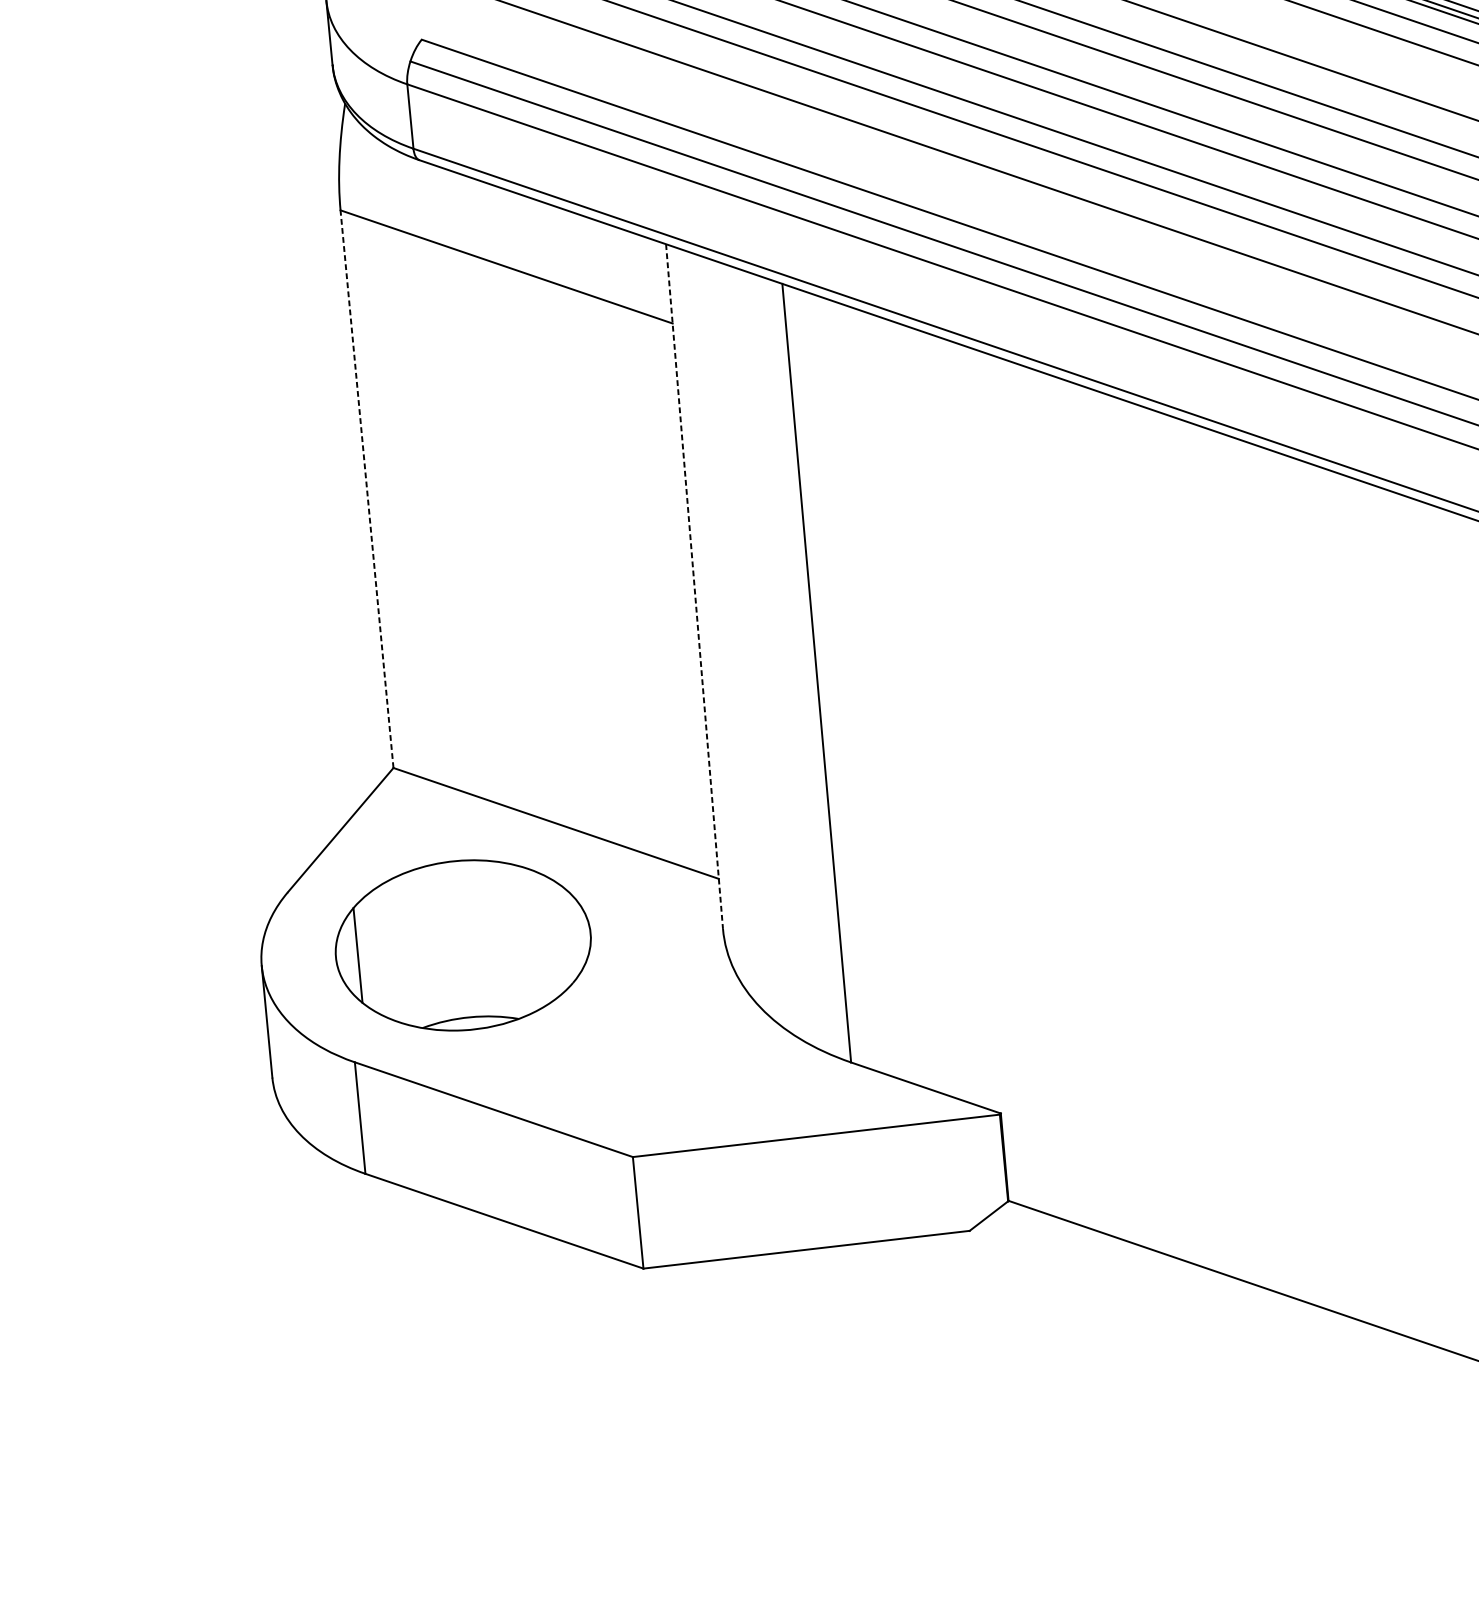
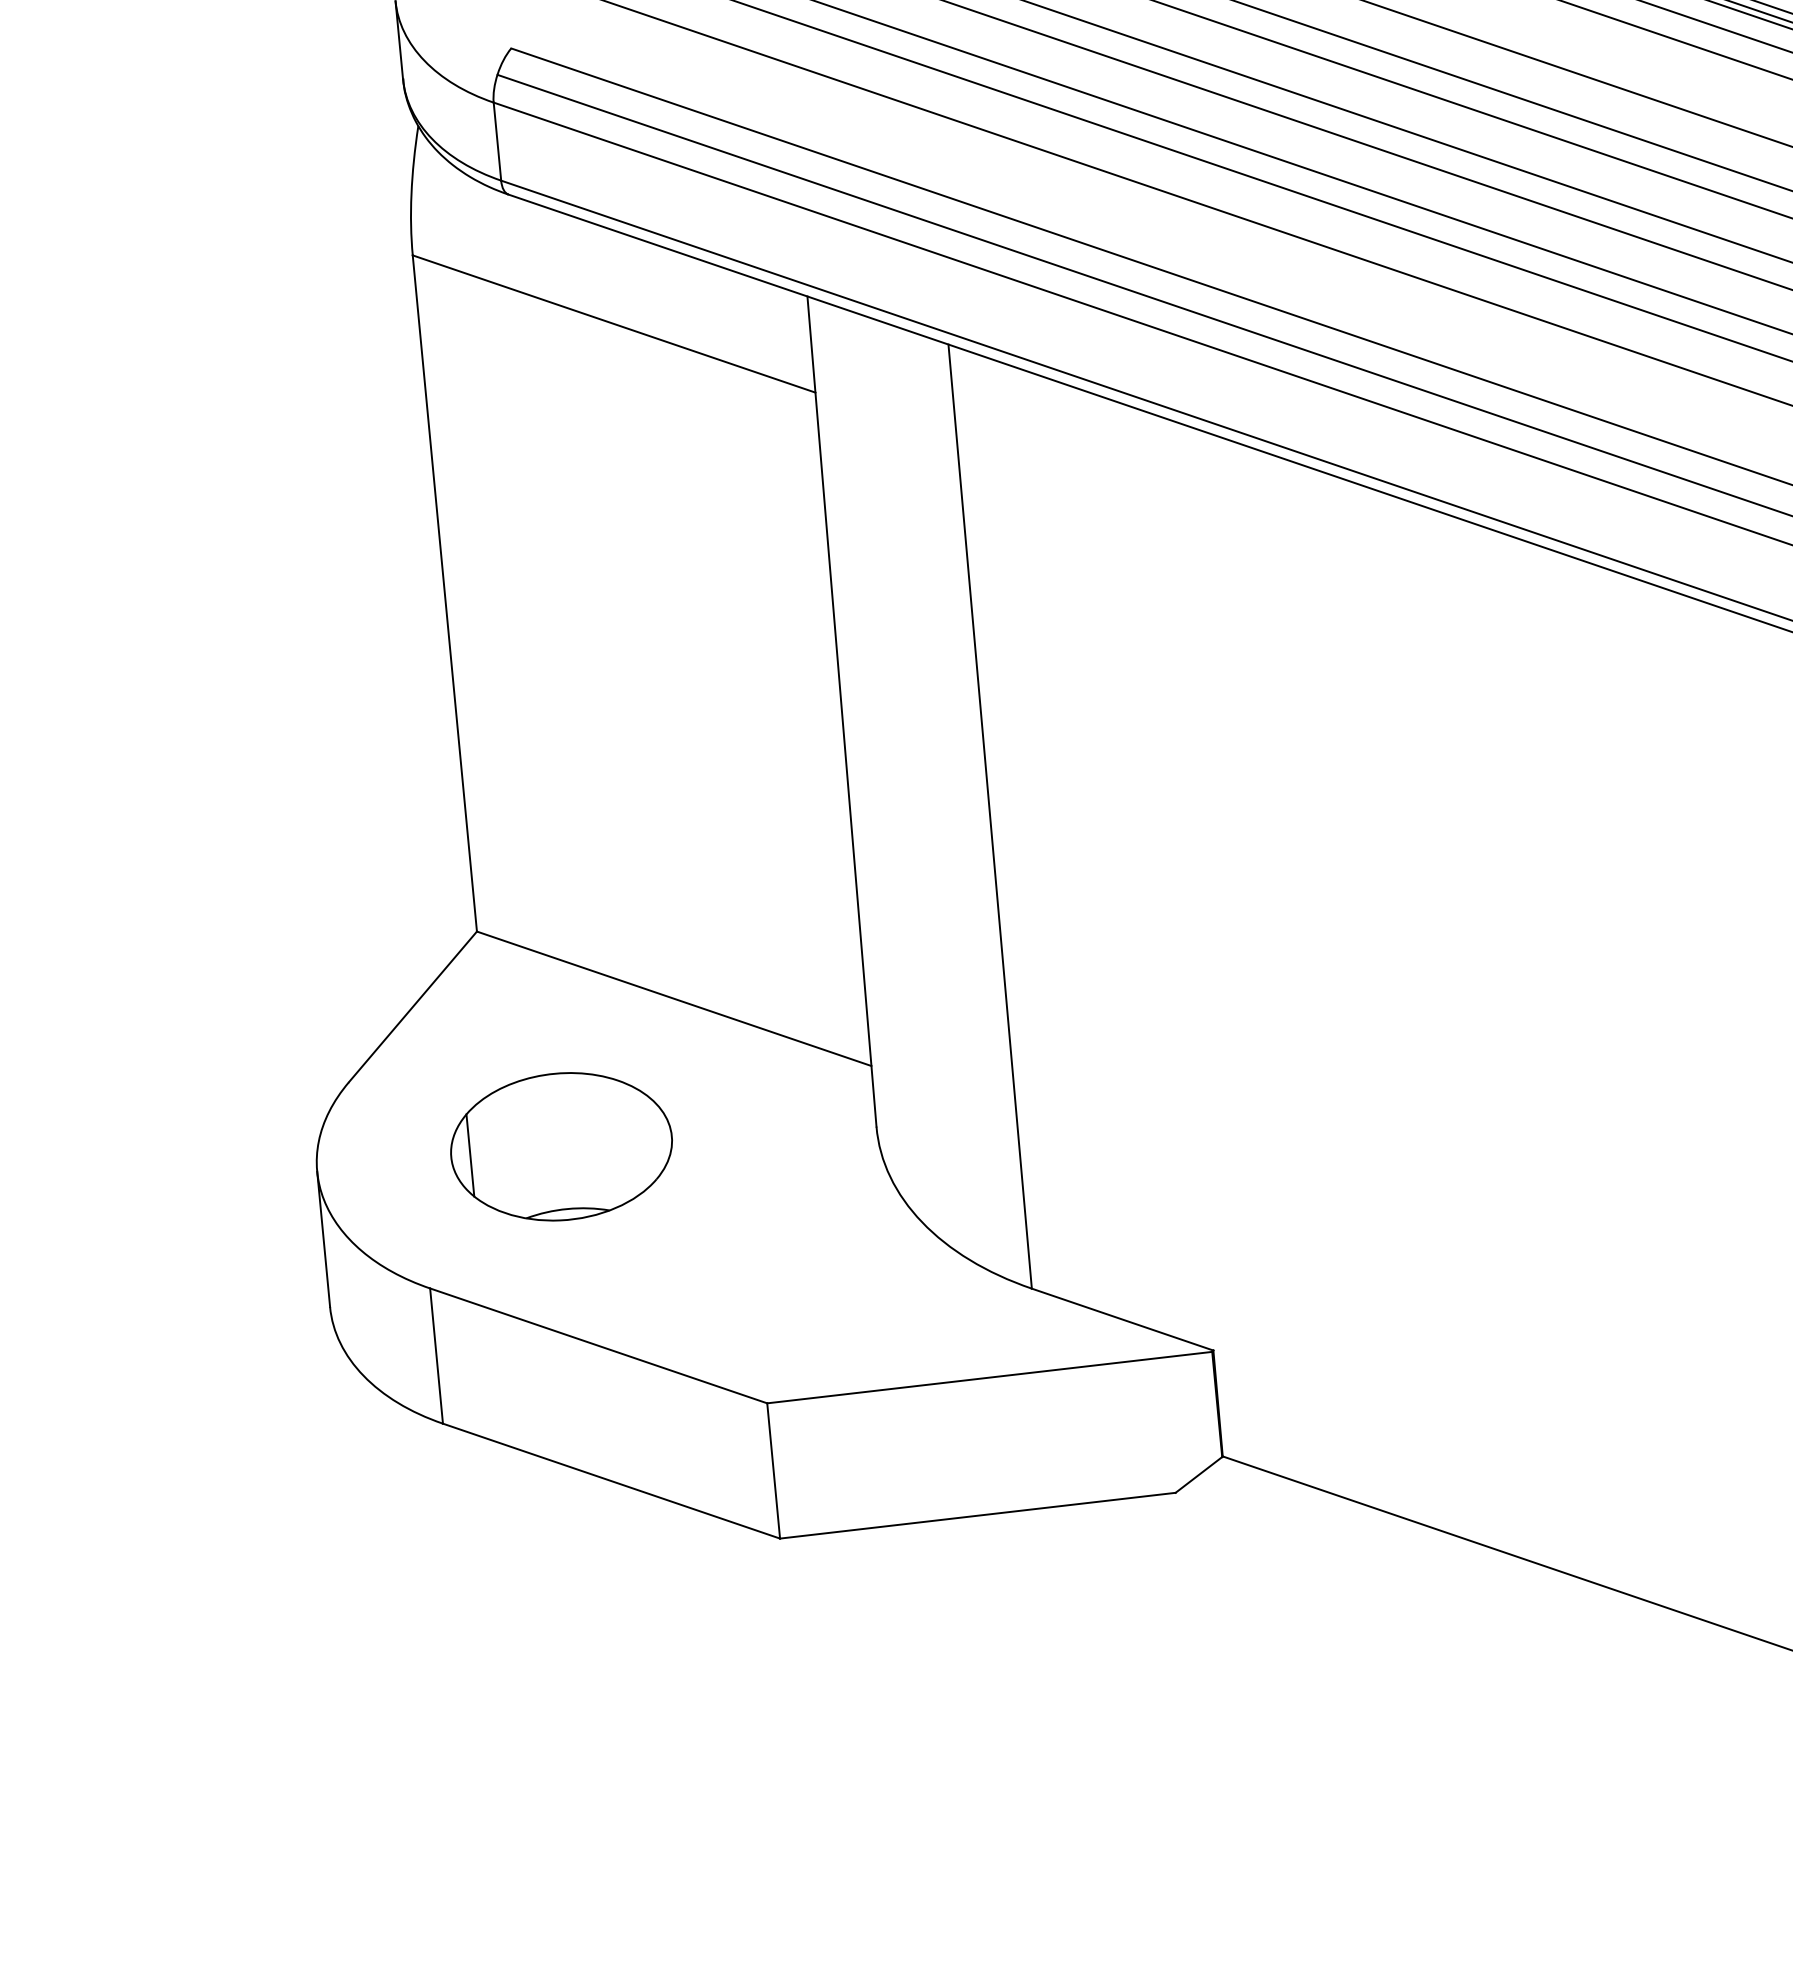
line: (366, 489) -> (444, 593), dashed -> solid
line: (694, 587) -> (842, 712), dashed -> solid
part: (463, 945) -> (561, 1146), size x0.71

